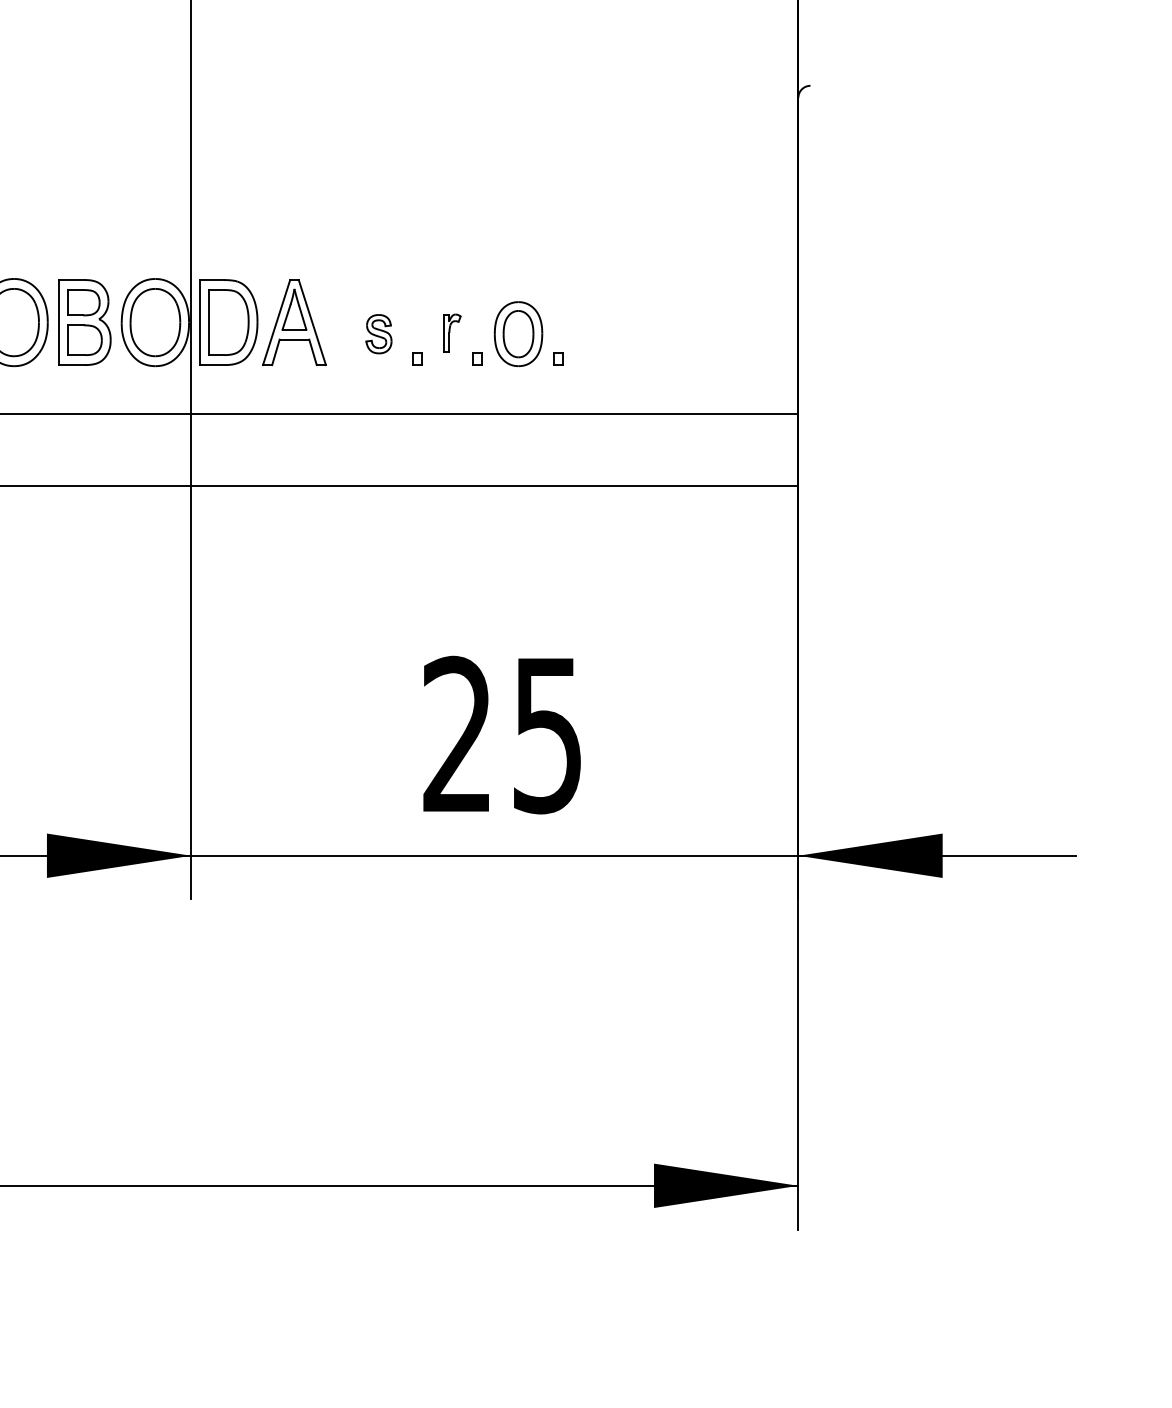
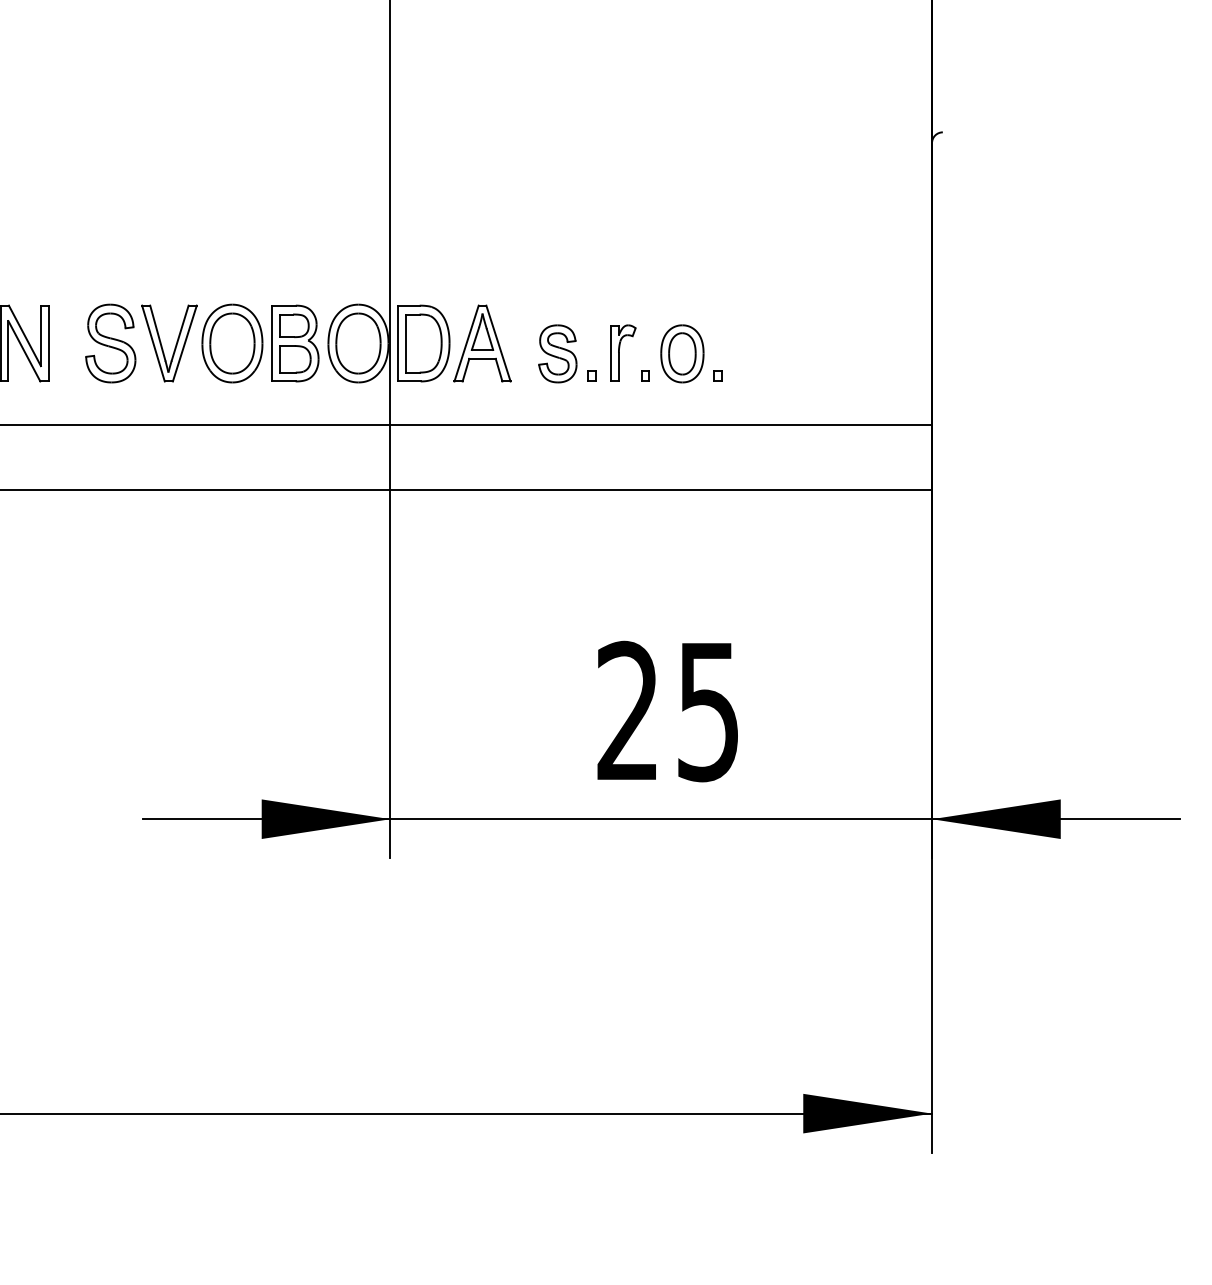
part: (452, 332) -> (623, 352), size x1.67
part: (378, 333) -> (557, 353), size x1.67

